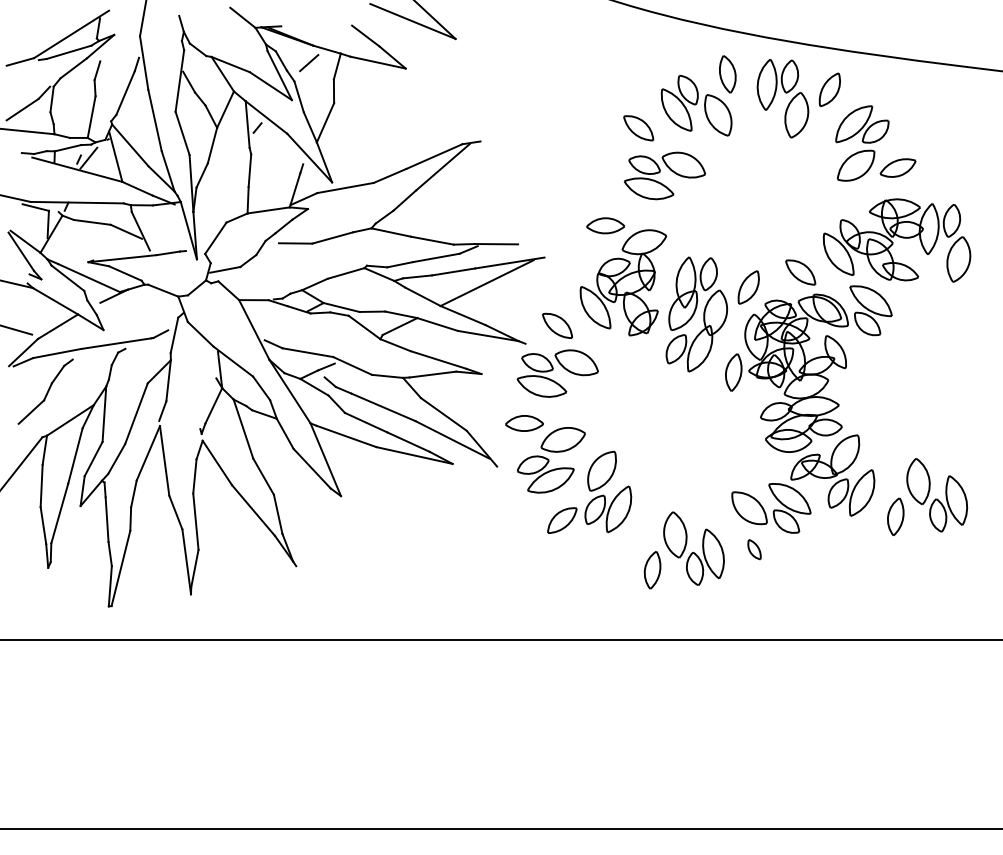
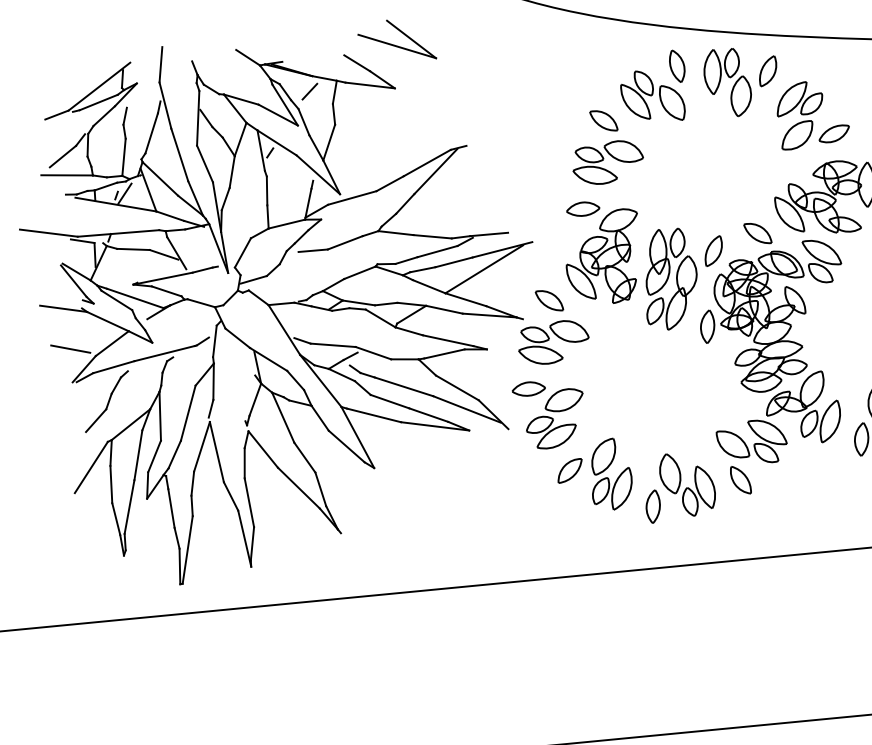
part: (664, 175) -> (607, 162), moved
part: (608, 491) -> (611, 473), moved
part: (754, 549) -> (740, 479), size x1.67

